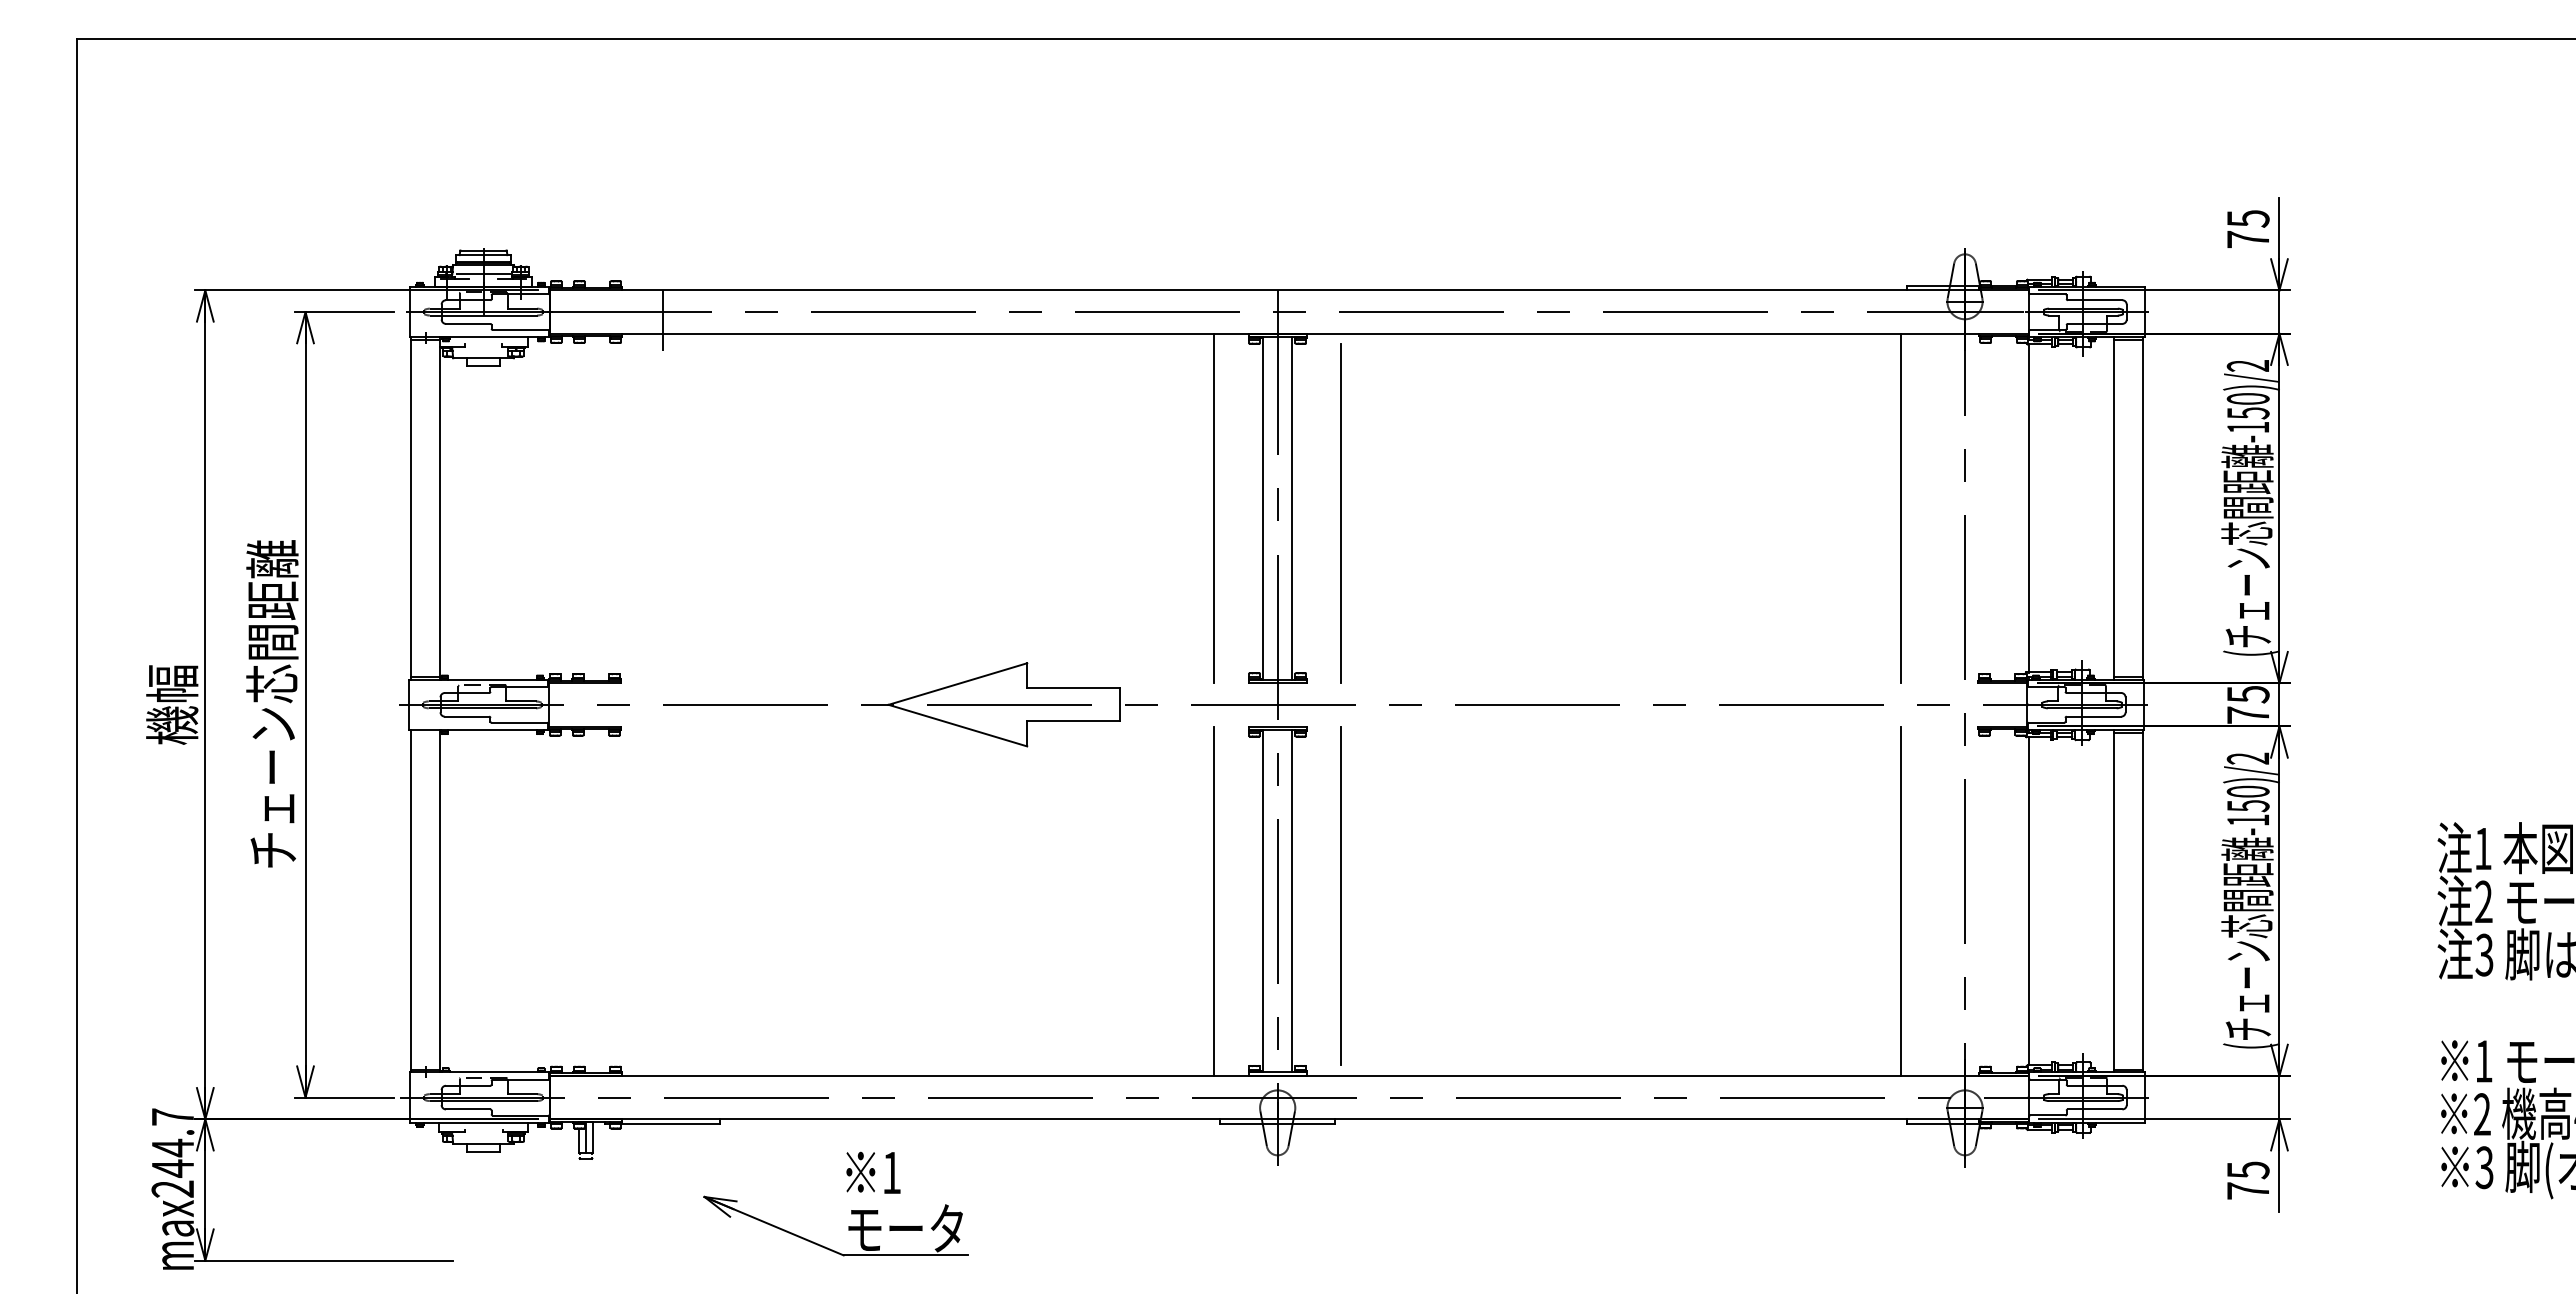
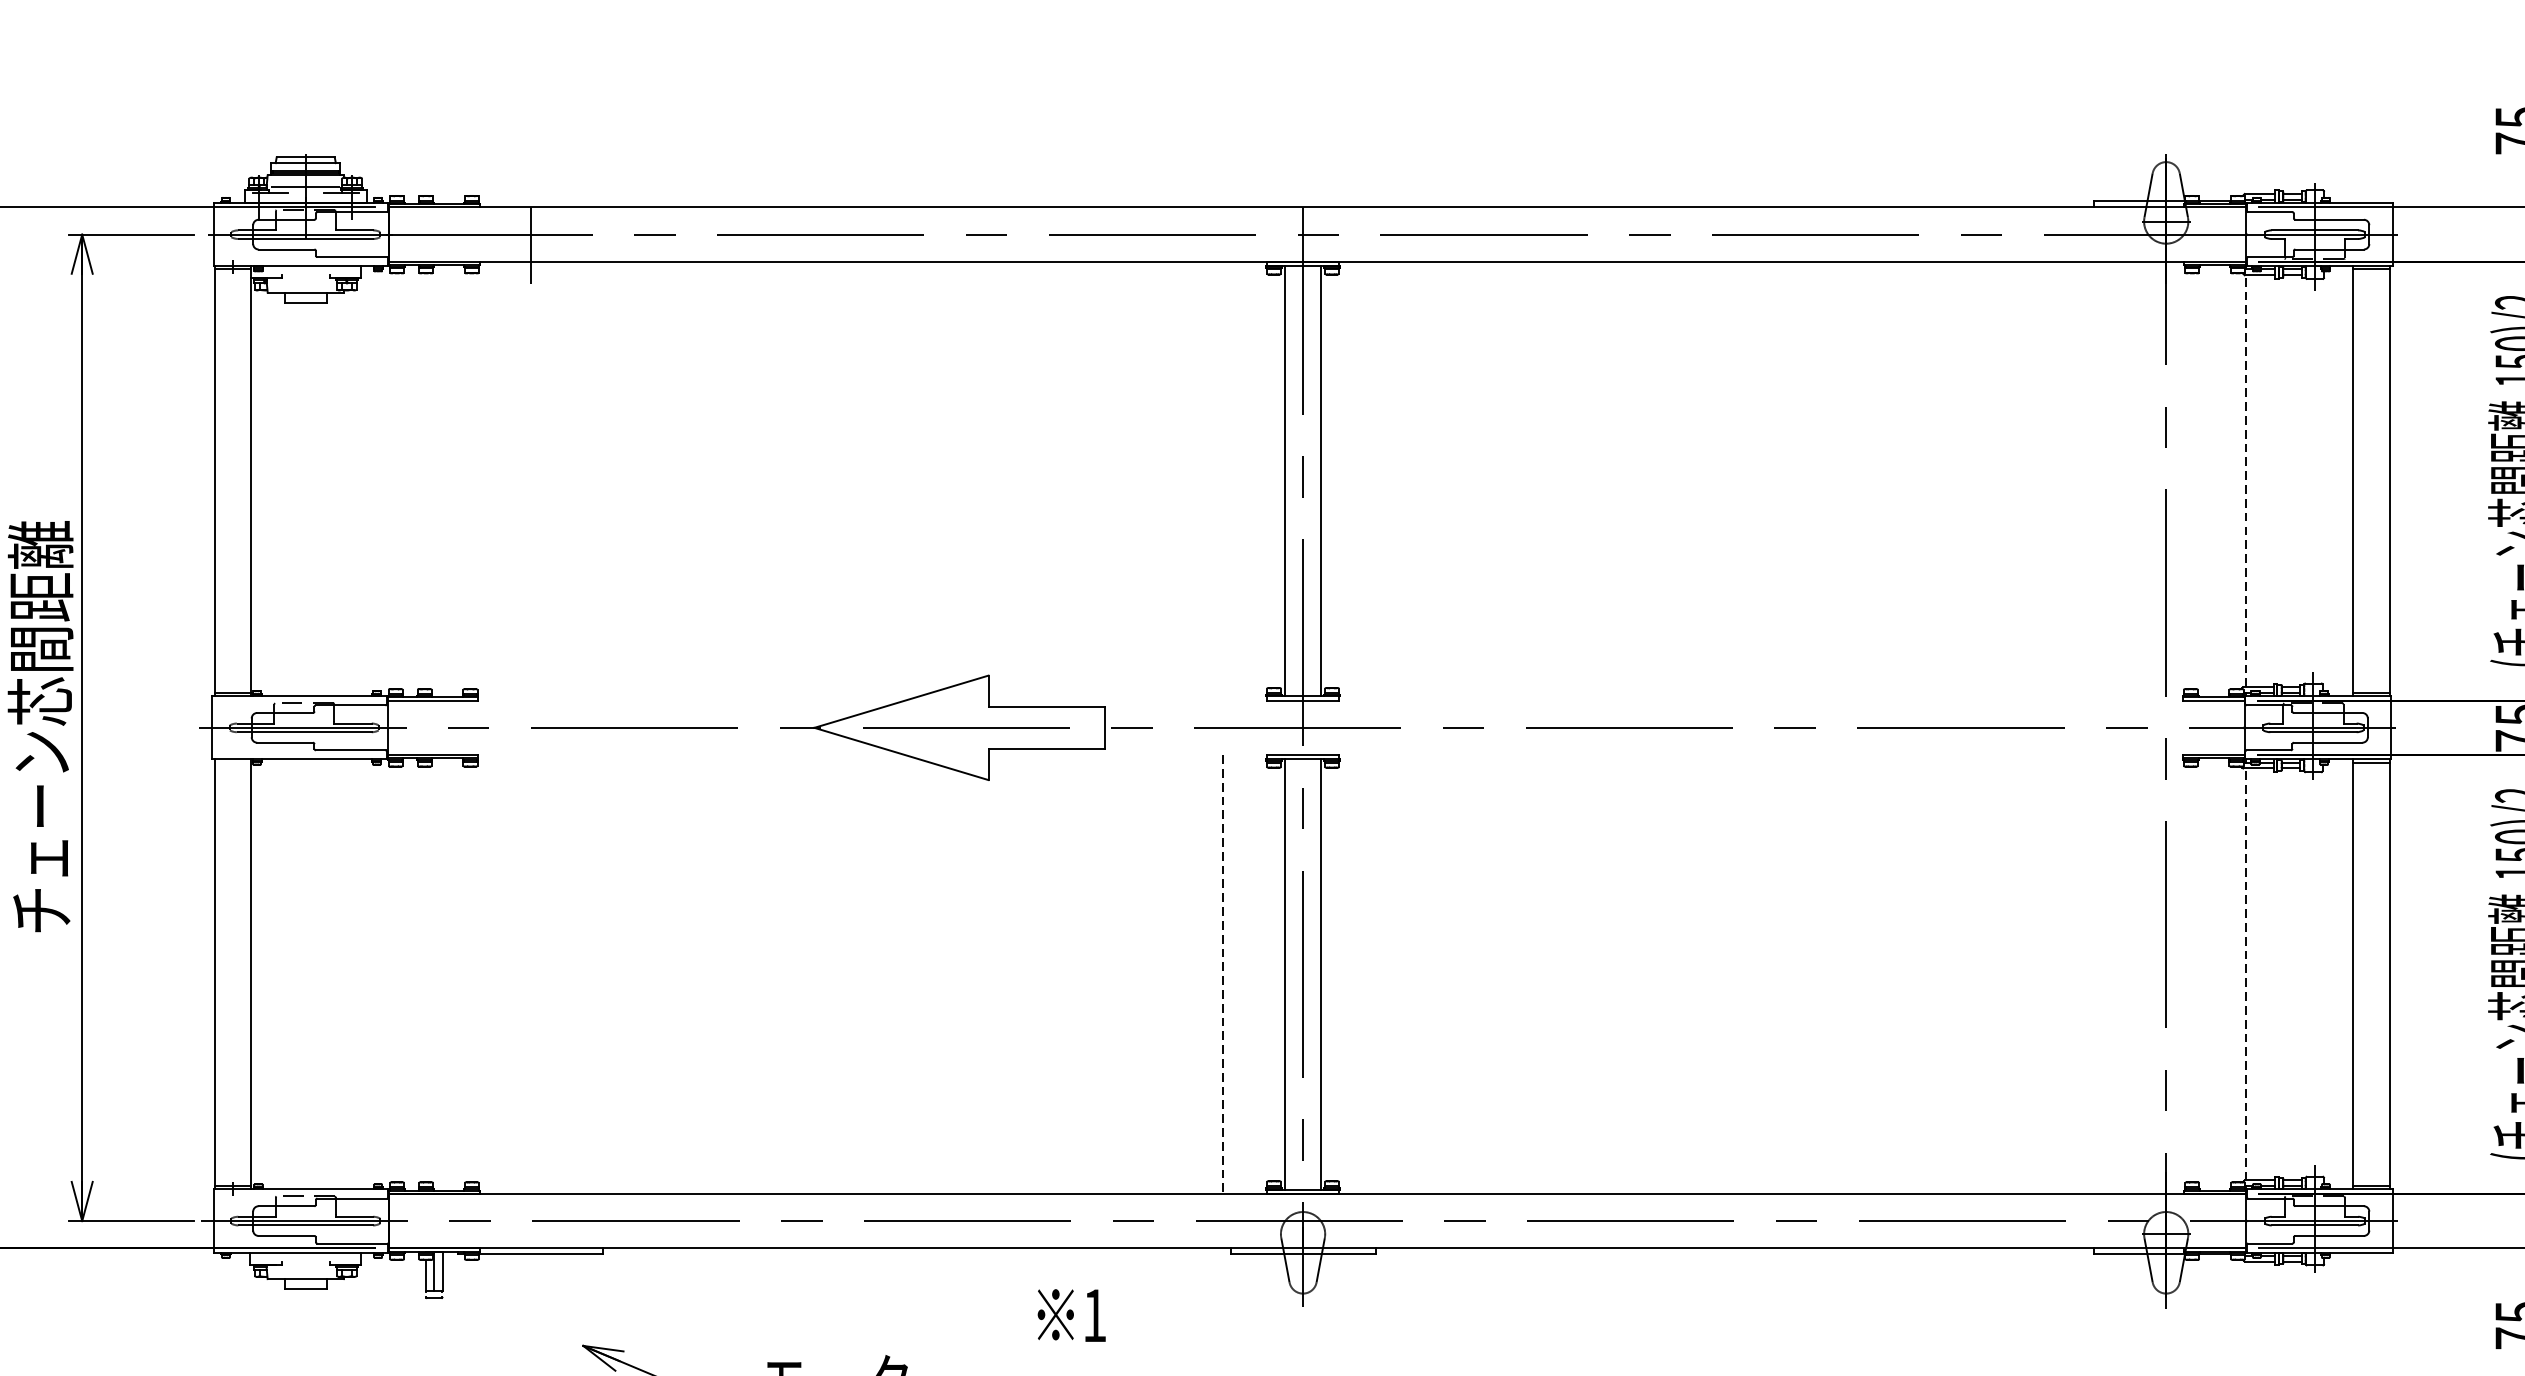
line: (2028, 507) -> (2245, 480), solid -> dashed
line: (1214, 508) -> (1223, 481), removed
line: (1901, 508) -> (2086, 481), removed
line: (1340, 513) -> (1381, 487), removed
line: (1341, 895) -> (1383, 967), removed
line: (1901, 900) -> (2086, 973), removed
line: (2028, 900) -> (2245, 973), solid -> dashed
line: (1214, 901) -> (1223, 974), solid -> dashed
text: (873, 1172) -> (1071, 1315), moved

